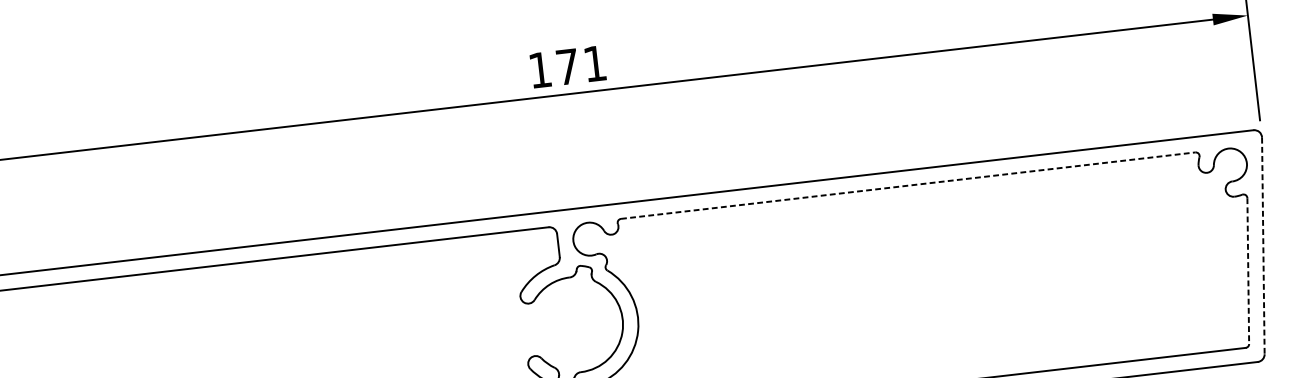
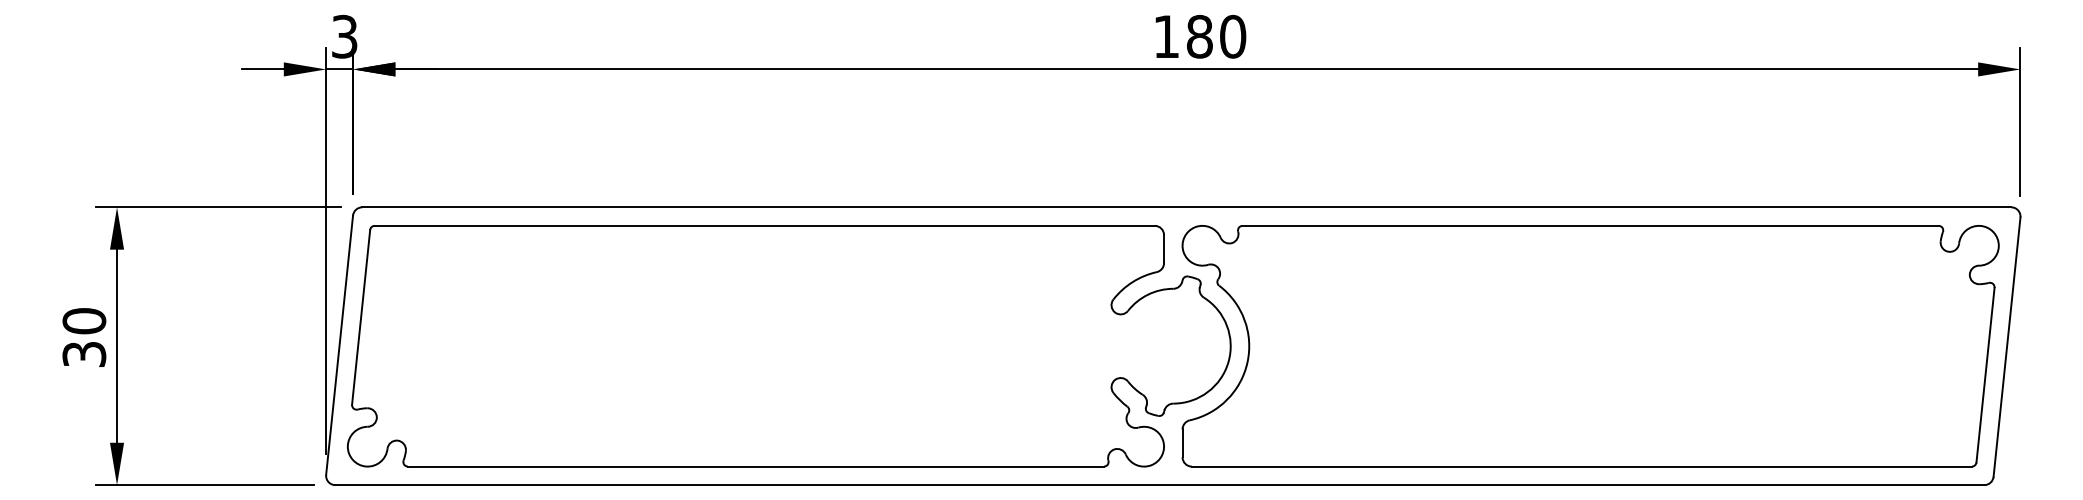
text: (581, 65) -> (1216, 36), 171 -> 180
line: (908, 185) -> (1591, 225), dashed -> solid
line: (1262, 246) -> (2006, 347), dashed -> solid
line: (1248, 271) -> (1985, 375), dashed -> solid

